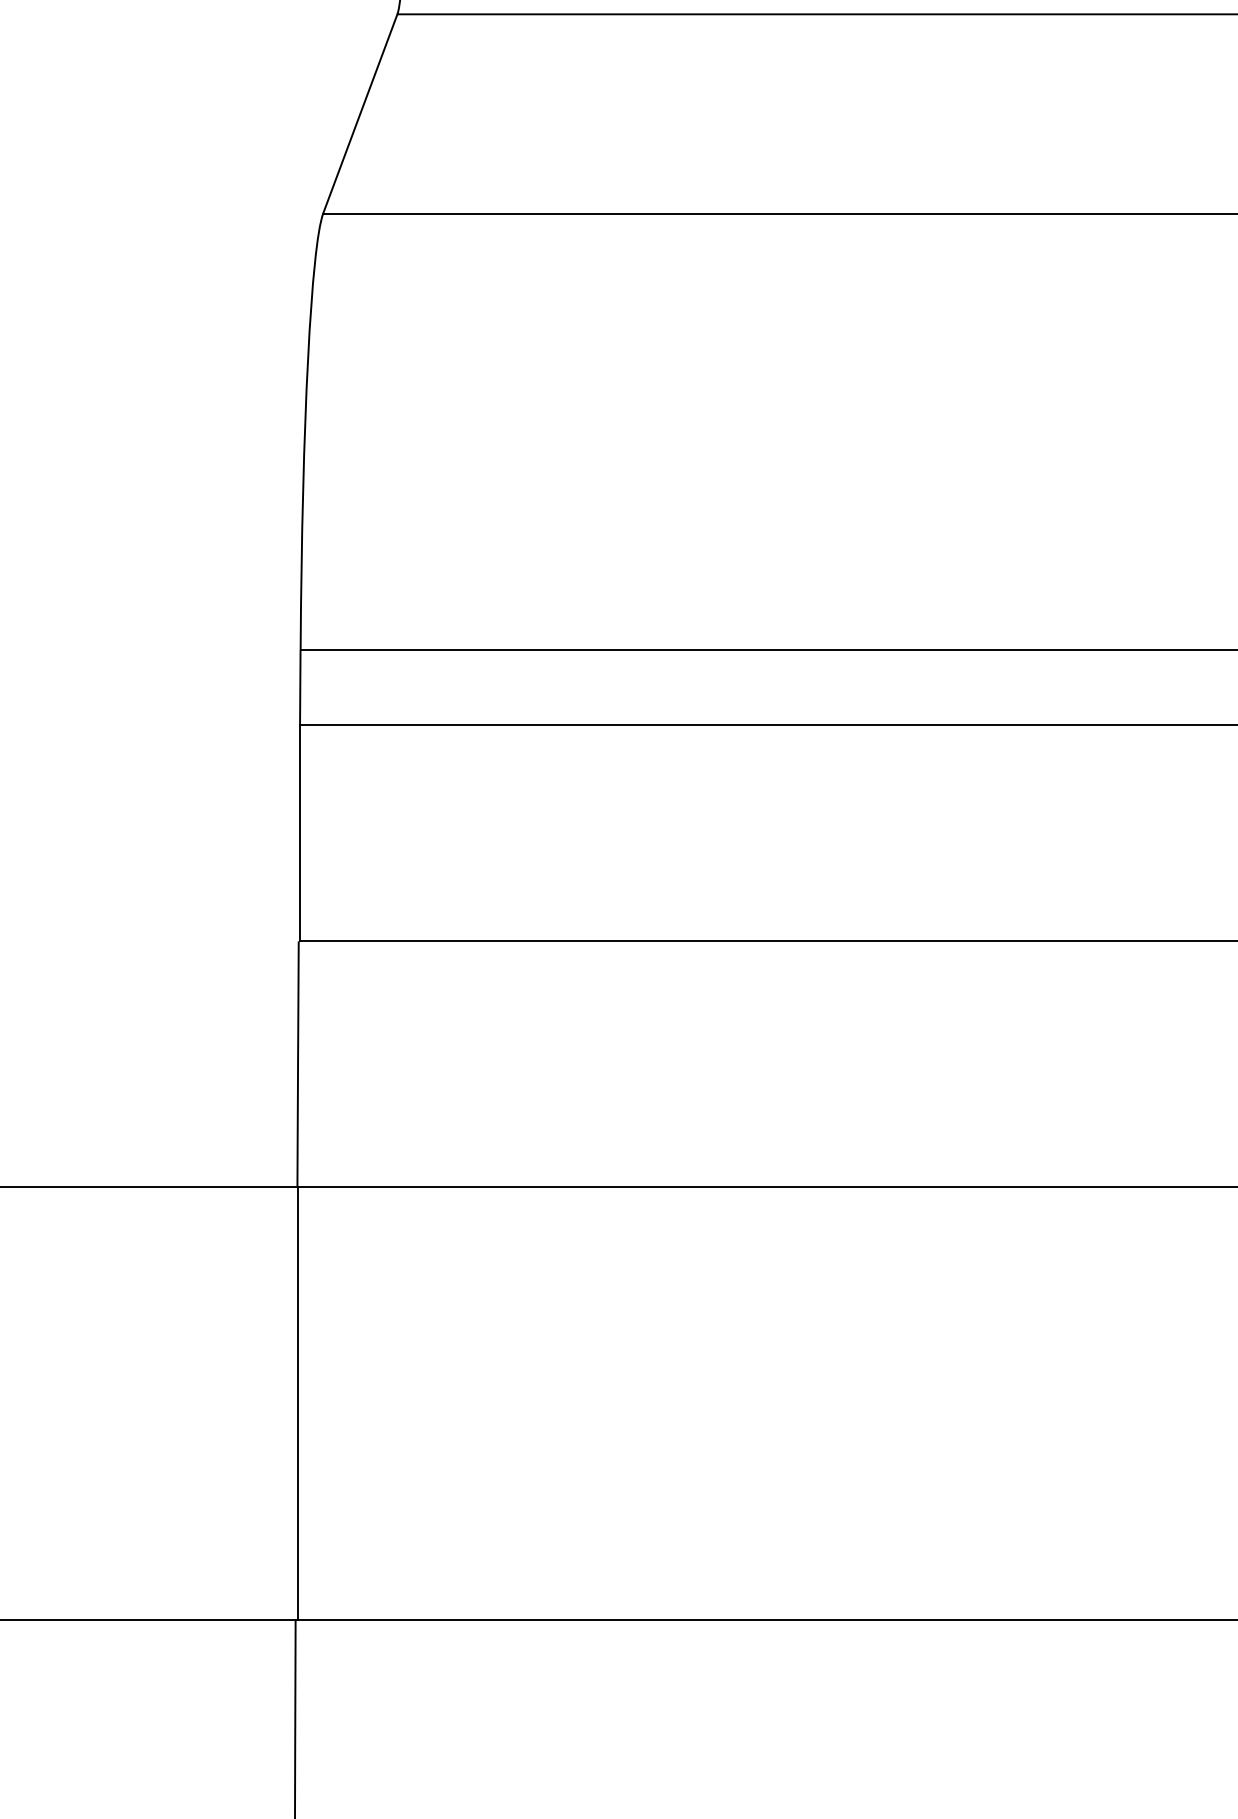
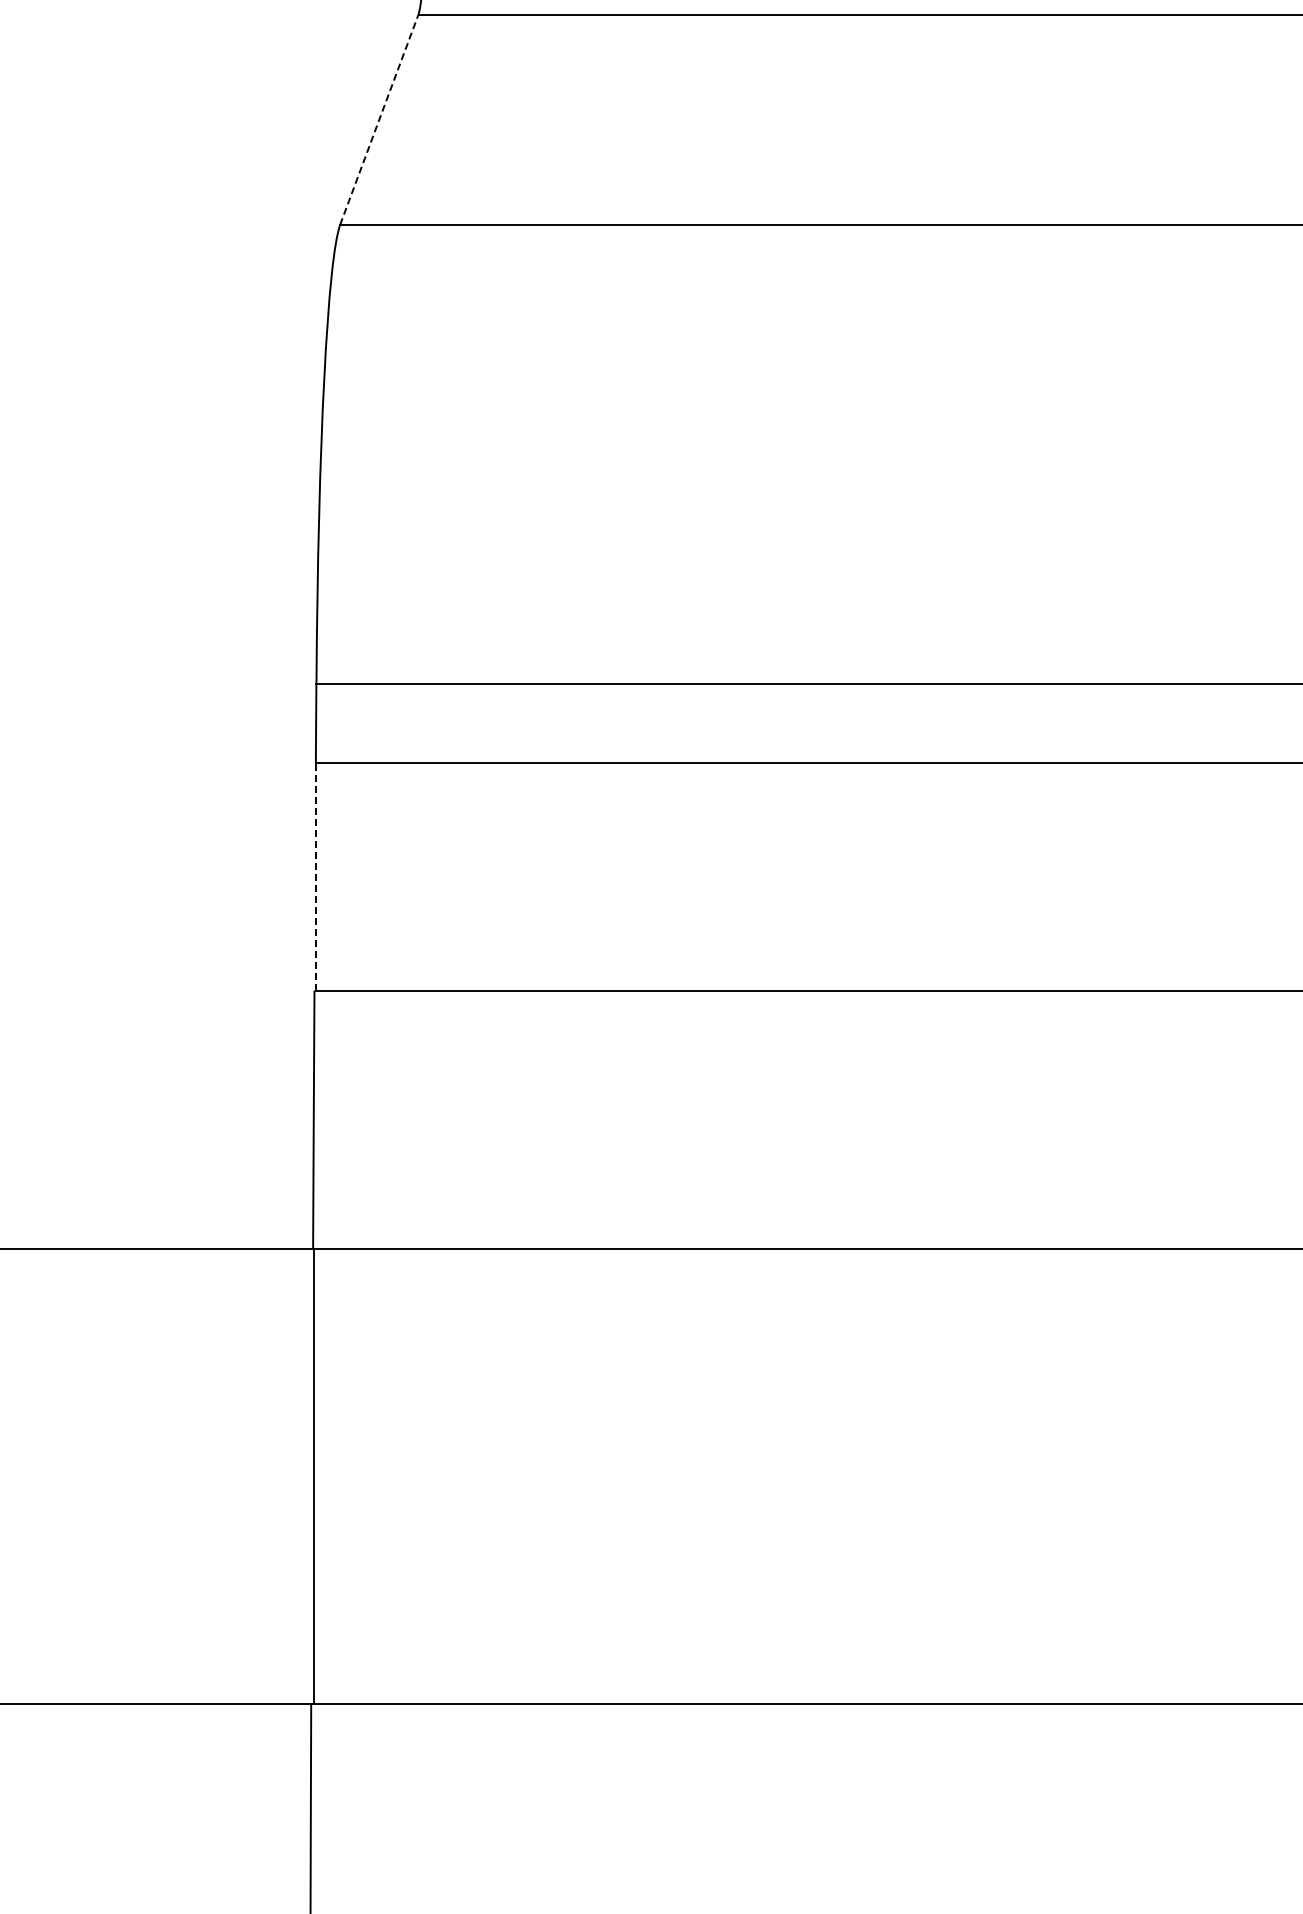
line: (360, 113) -> (379, 119), solid -> dashed
line: (300, 833) -> (316, 876), solid -> dashed

